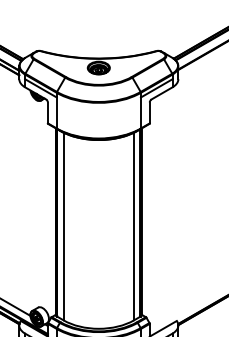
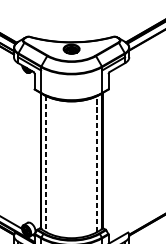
line: (63, 226) -> (46, 164), solid -> dashed
line: (133, 226) -> (96, 164), solid -> dashed

